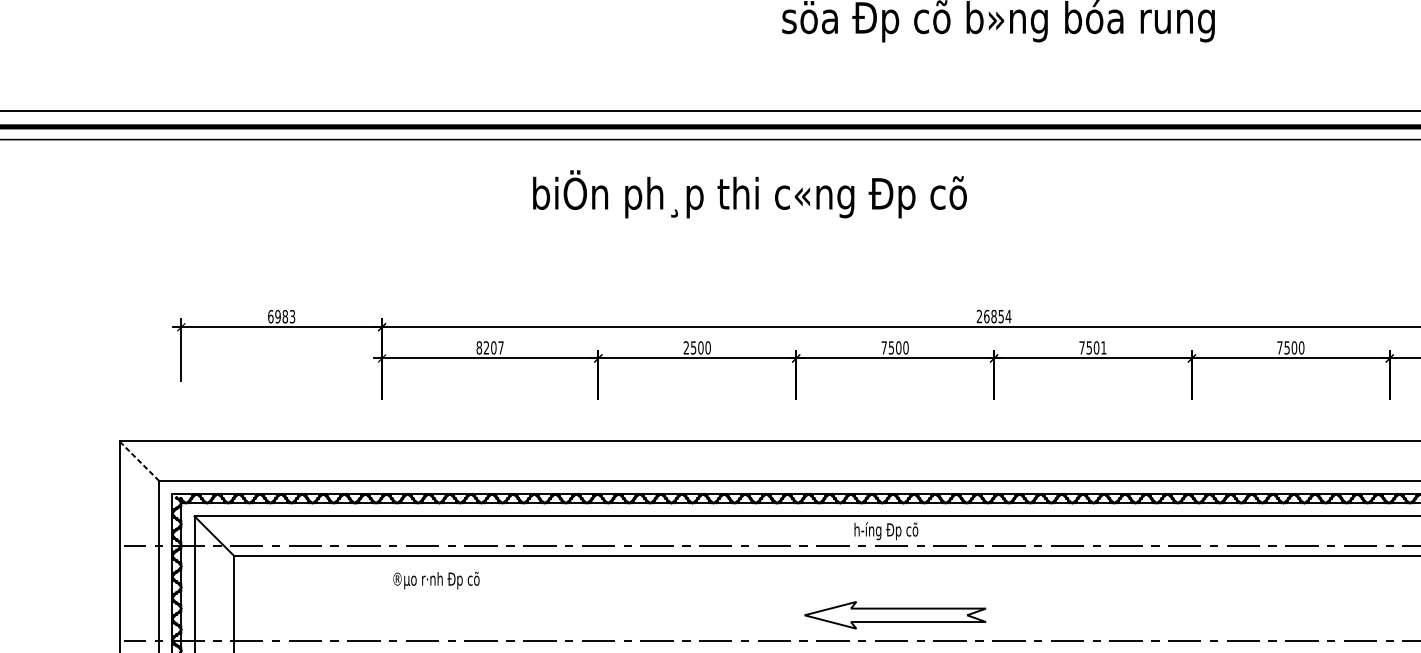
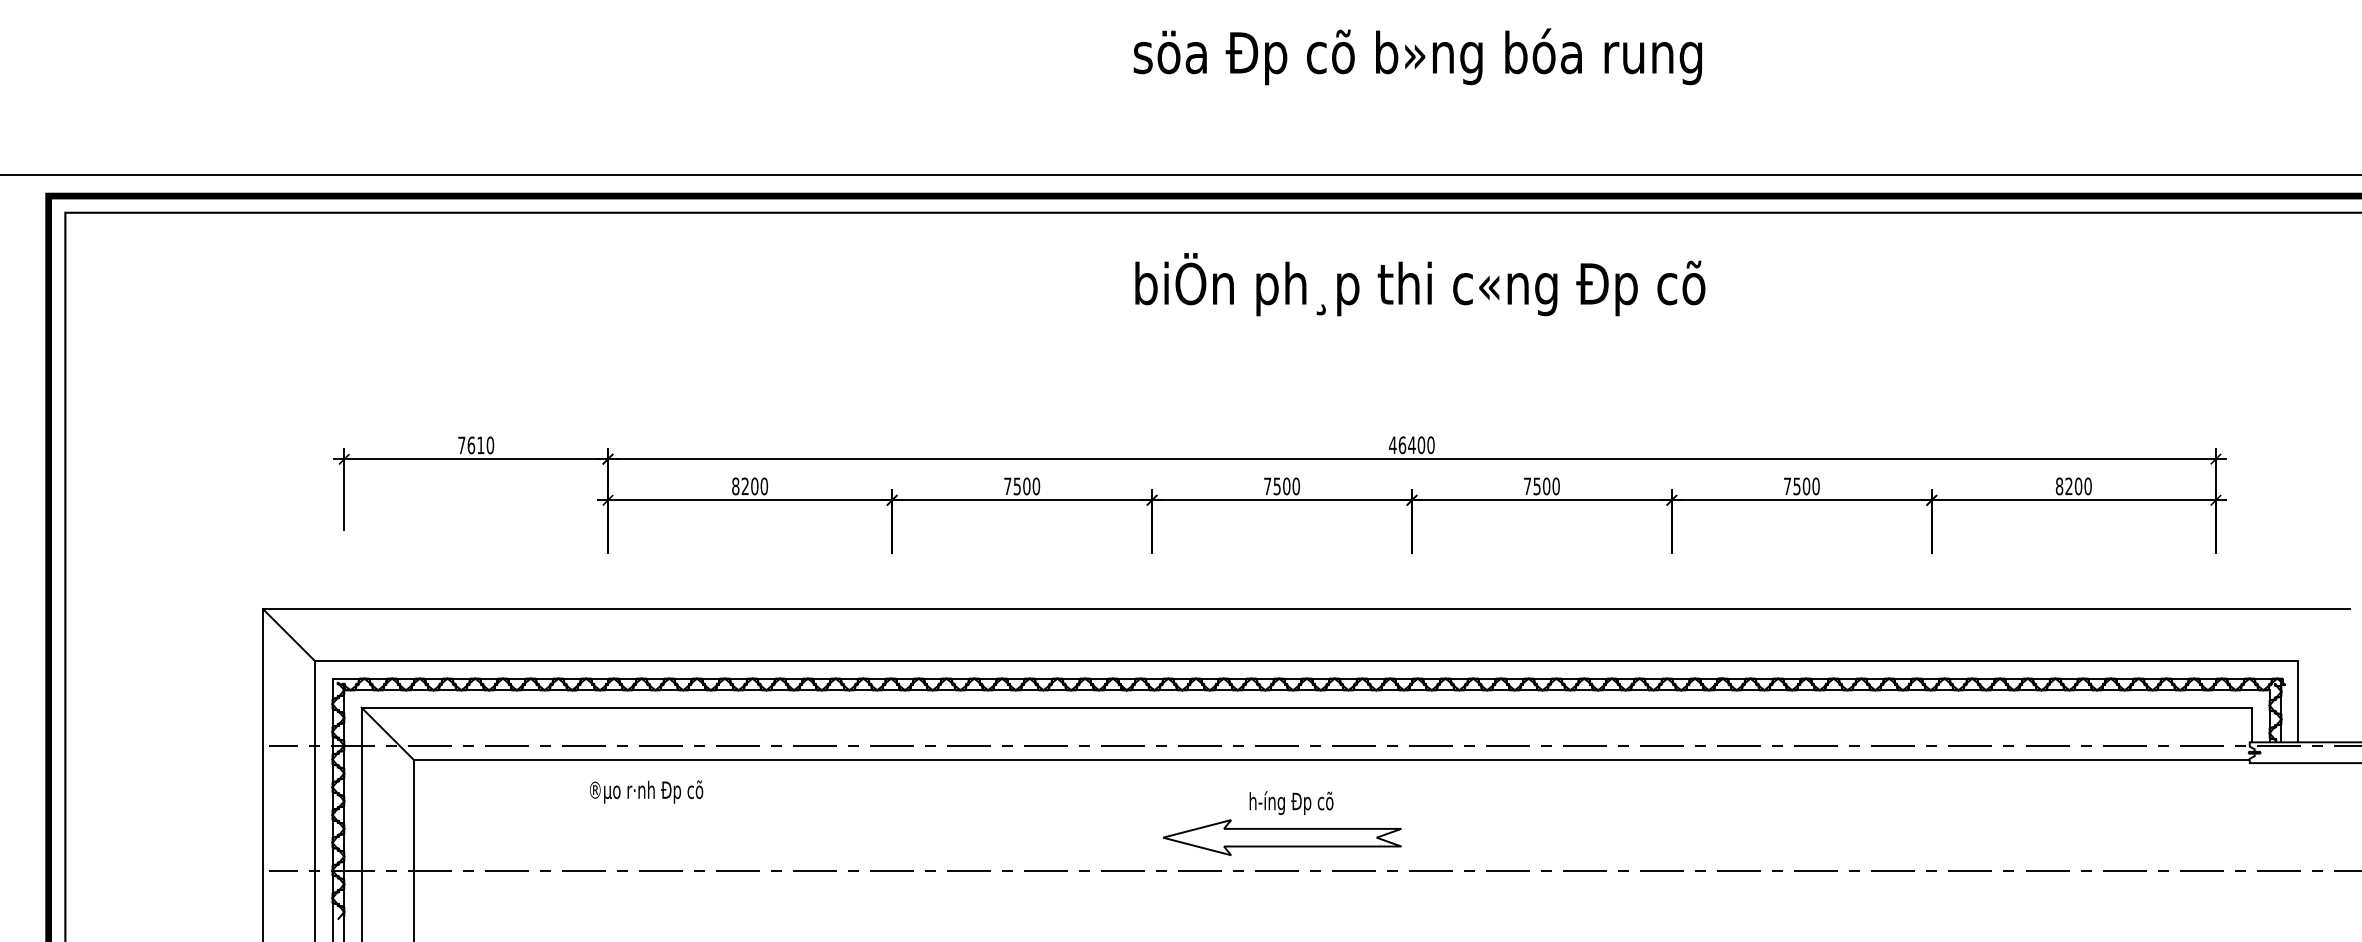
text: (750, 194) -> (1420, 284), moved
text: (281, 316) -> (476, 445), 6983 -> 7610
text: (993, 316) -> (1411, 445), 26854 -> 46400
text: (501, 347) -> (764, 486), 8207 -> 8200
text: (686, 347) -> (1007, 486), 2500 -> 7500
text: (1103, 347) -> (1555, 486), 7501 -> 7500
line: (139, 461) -> (289, 635), dashed -> solid
text: (886, 530) -> (1291, 802), moved
text: (436, 580) -> (646, 791), moved

